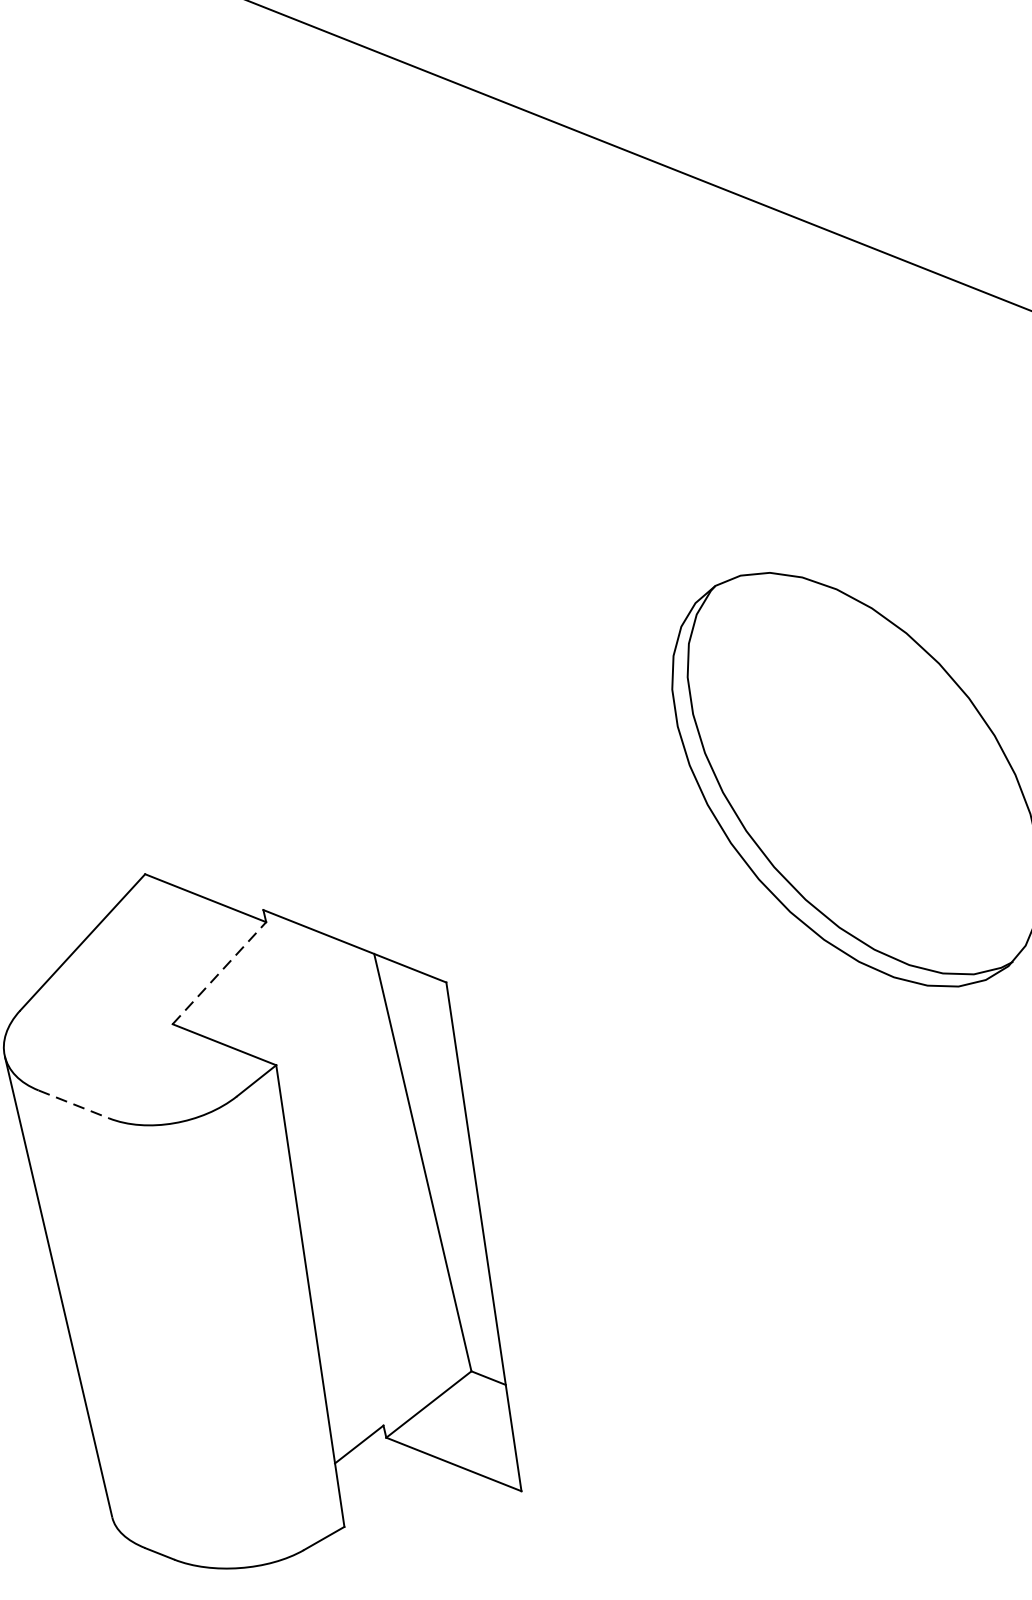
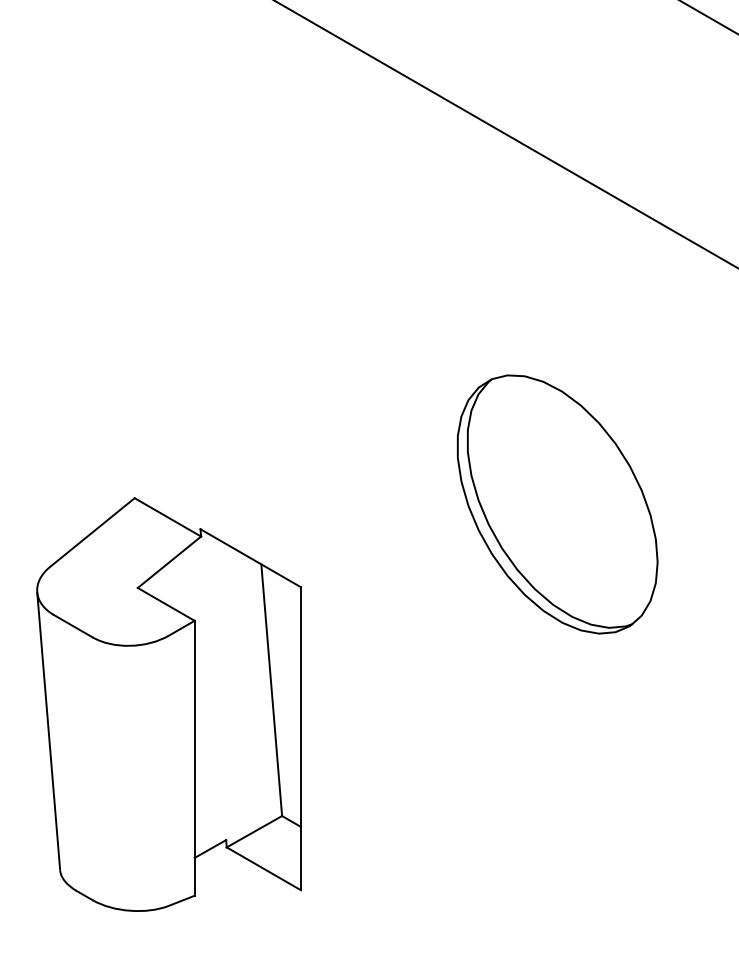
line: (219, 973) -> (169, 562), dashed -> solid
line: (74, 1104) -> (73, 626), dashed -> solid

